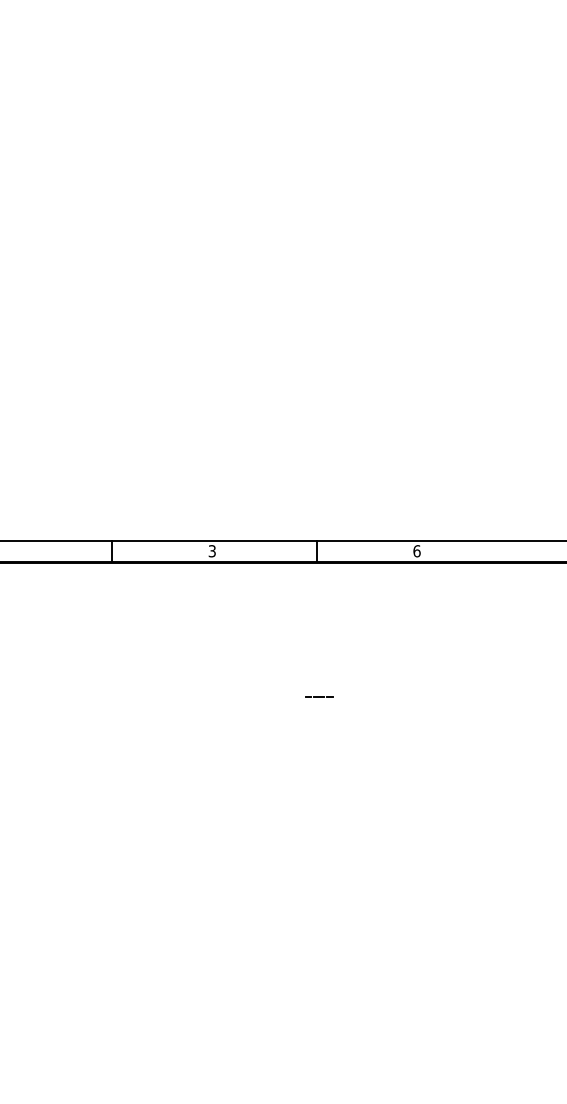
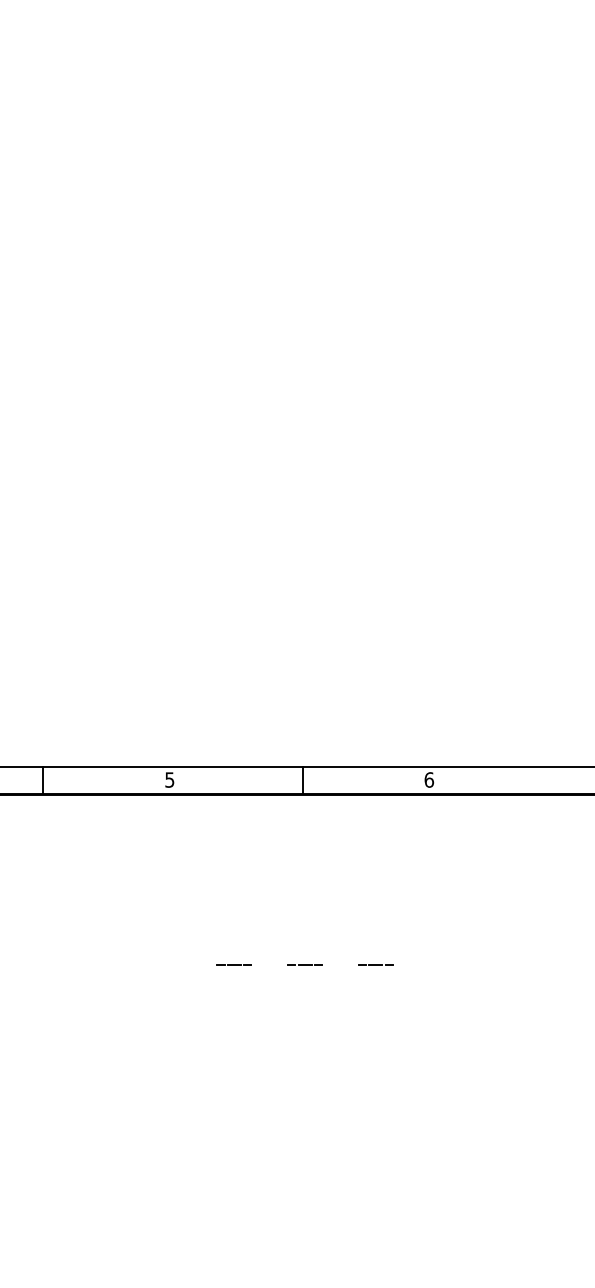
text: (212, 550) -> (170, 779), 3 -> 5
line: (263, 696) -> (234, 964), added
line: (374, 696) -> (375, 964), added

